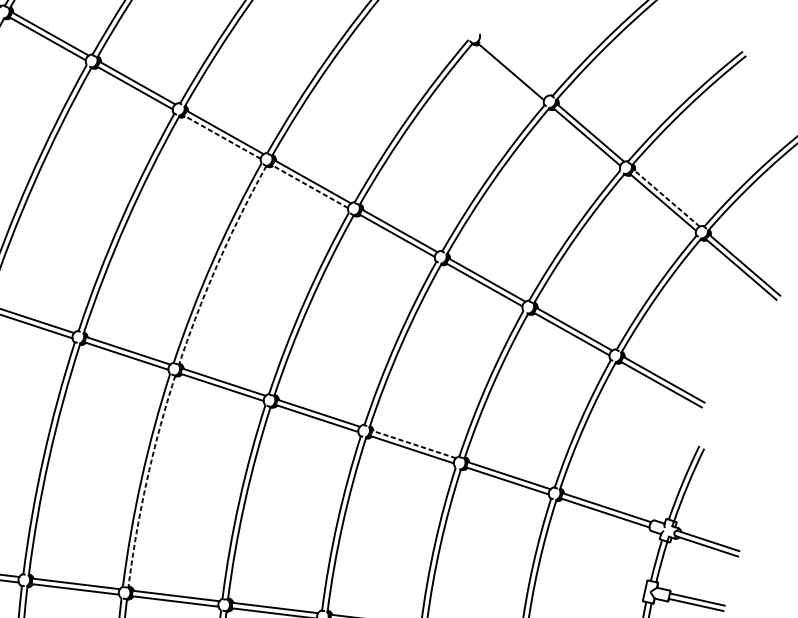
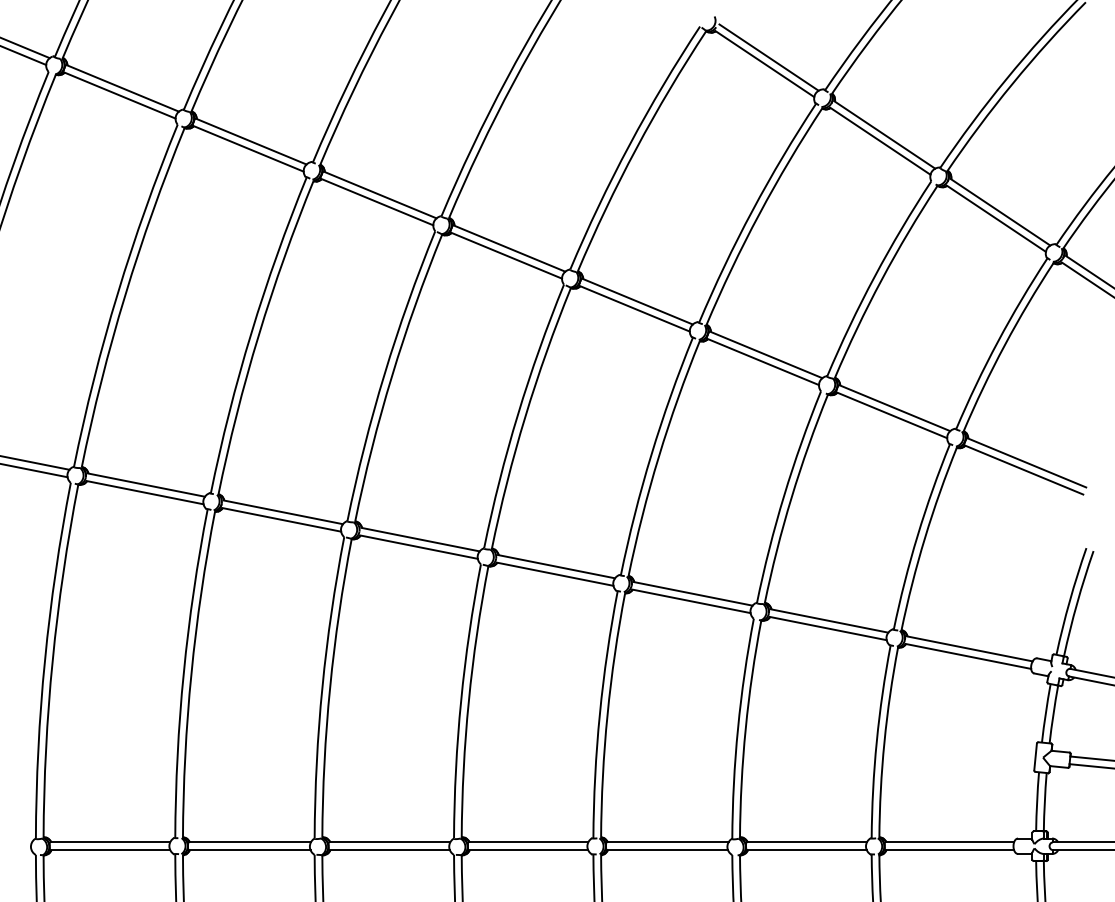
line: (514, 67) -> (768, 57), added
line: (222, 137) -> (377, 202), dashed -> solid
line: (310, 186) -> (506, 255), dashed -> solid
line: (667, 198) -> (1000, 212), dashed -> solid
arc: (218, 263) -> (392, 376), dashed -> solid
line: (414, 444) -> (693, 593), dashed -> solid
arc: (147, 480) -> (330, 687), dashed -> solid

